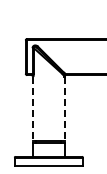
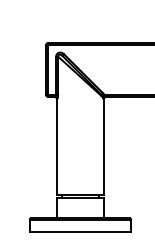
line: (33, 109) -> (57, 147), dashed -> solid
line: (64, 109) -> (103, 147), dashed -> solid

